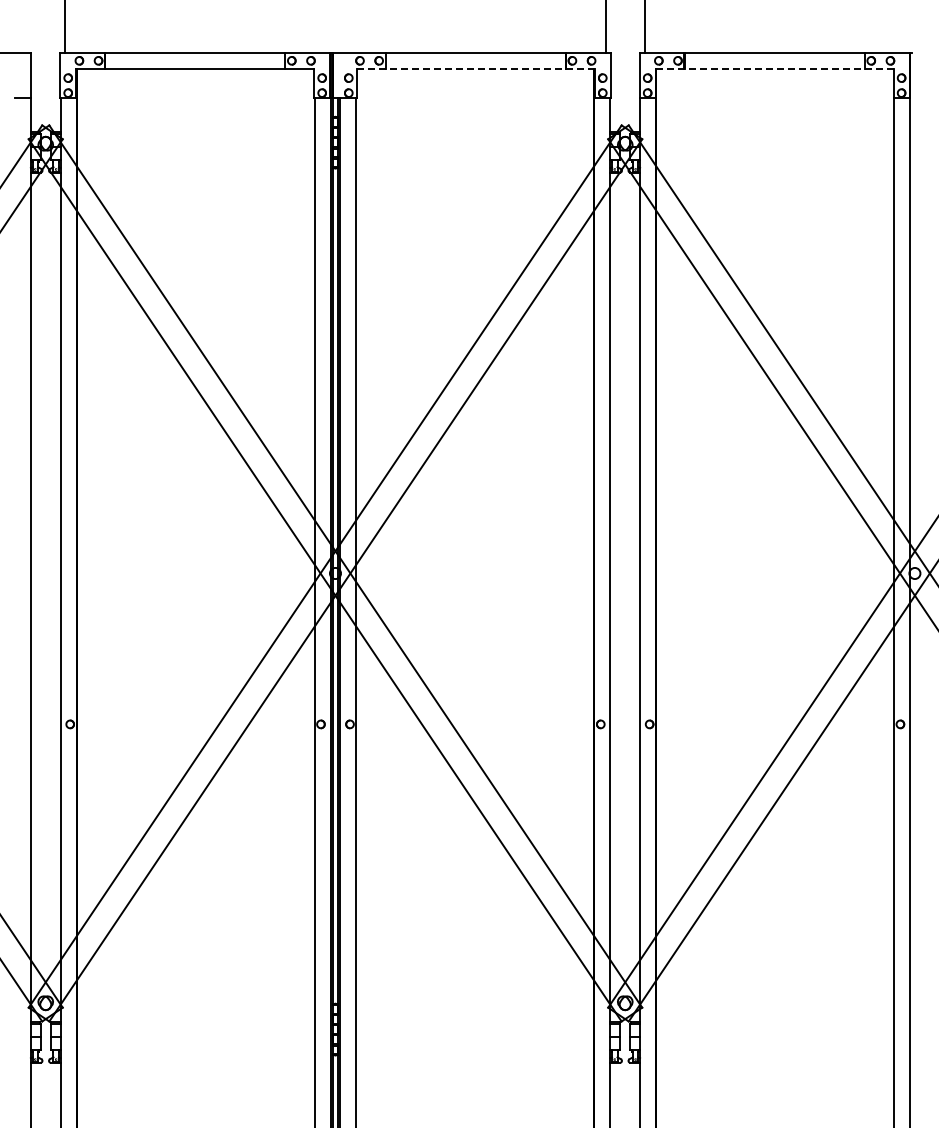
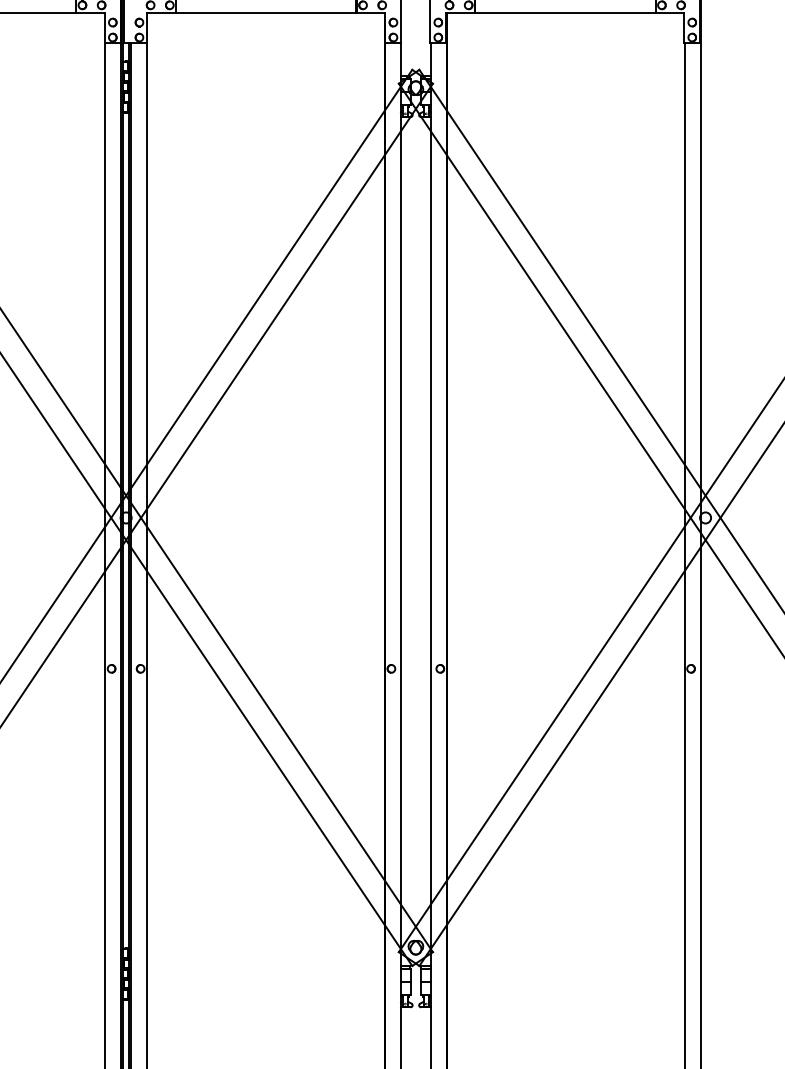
line: (475, 69) -> (266, 13), dashed -> solid
line: (774, 69) -> (565, 13), dashed -> solid

